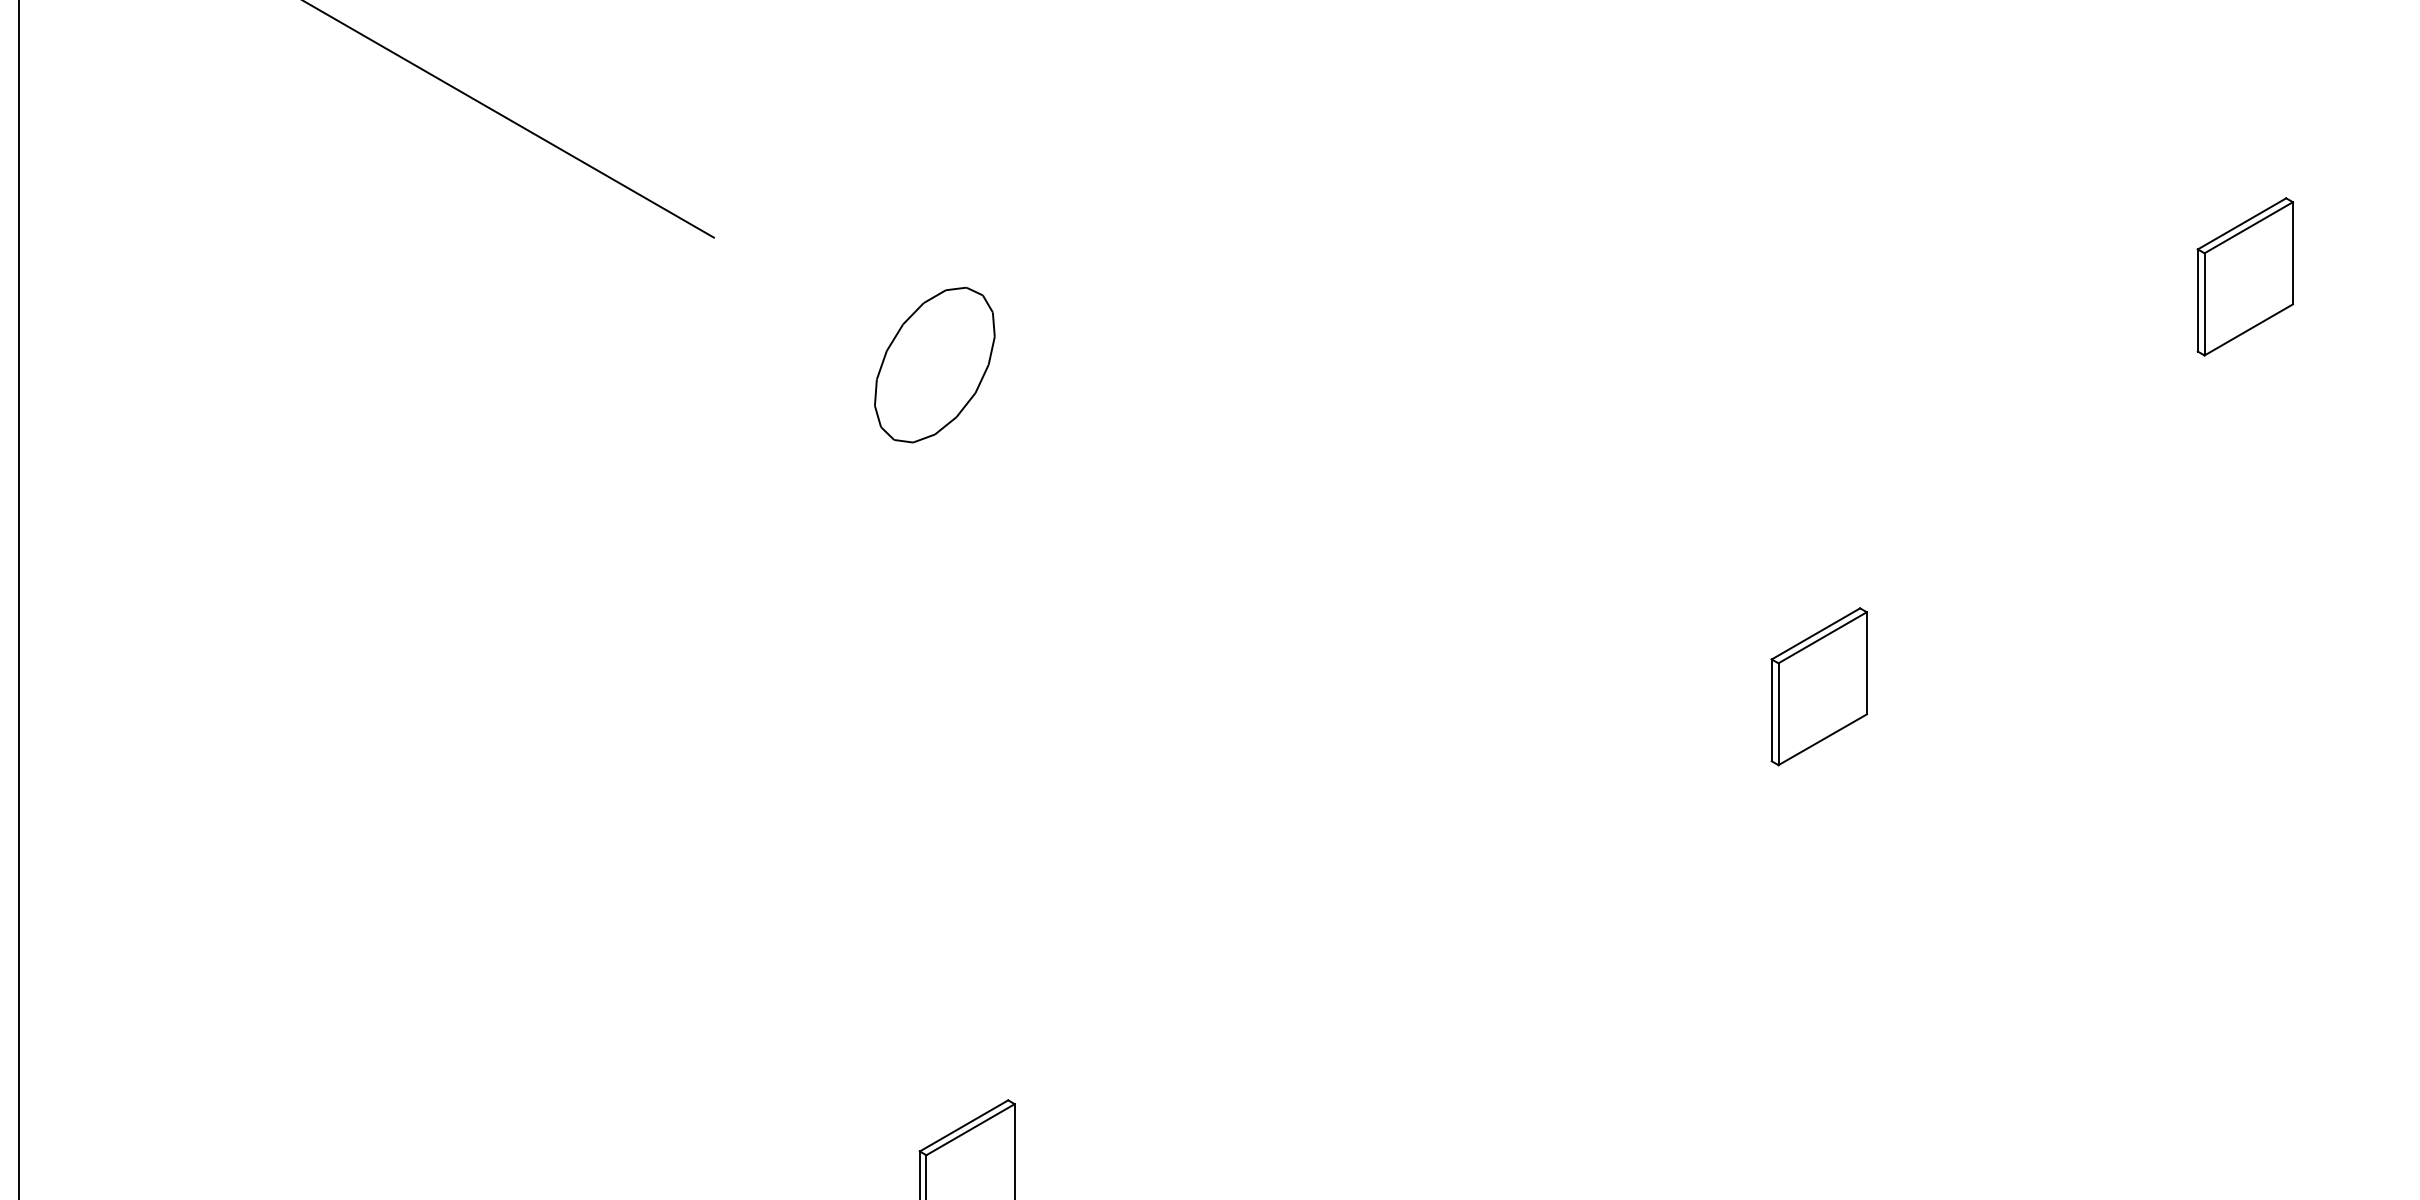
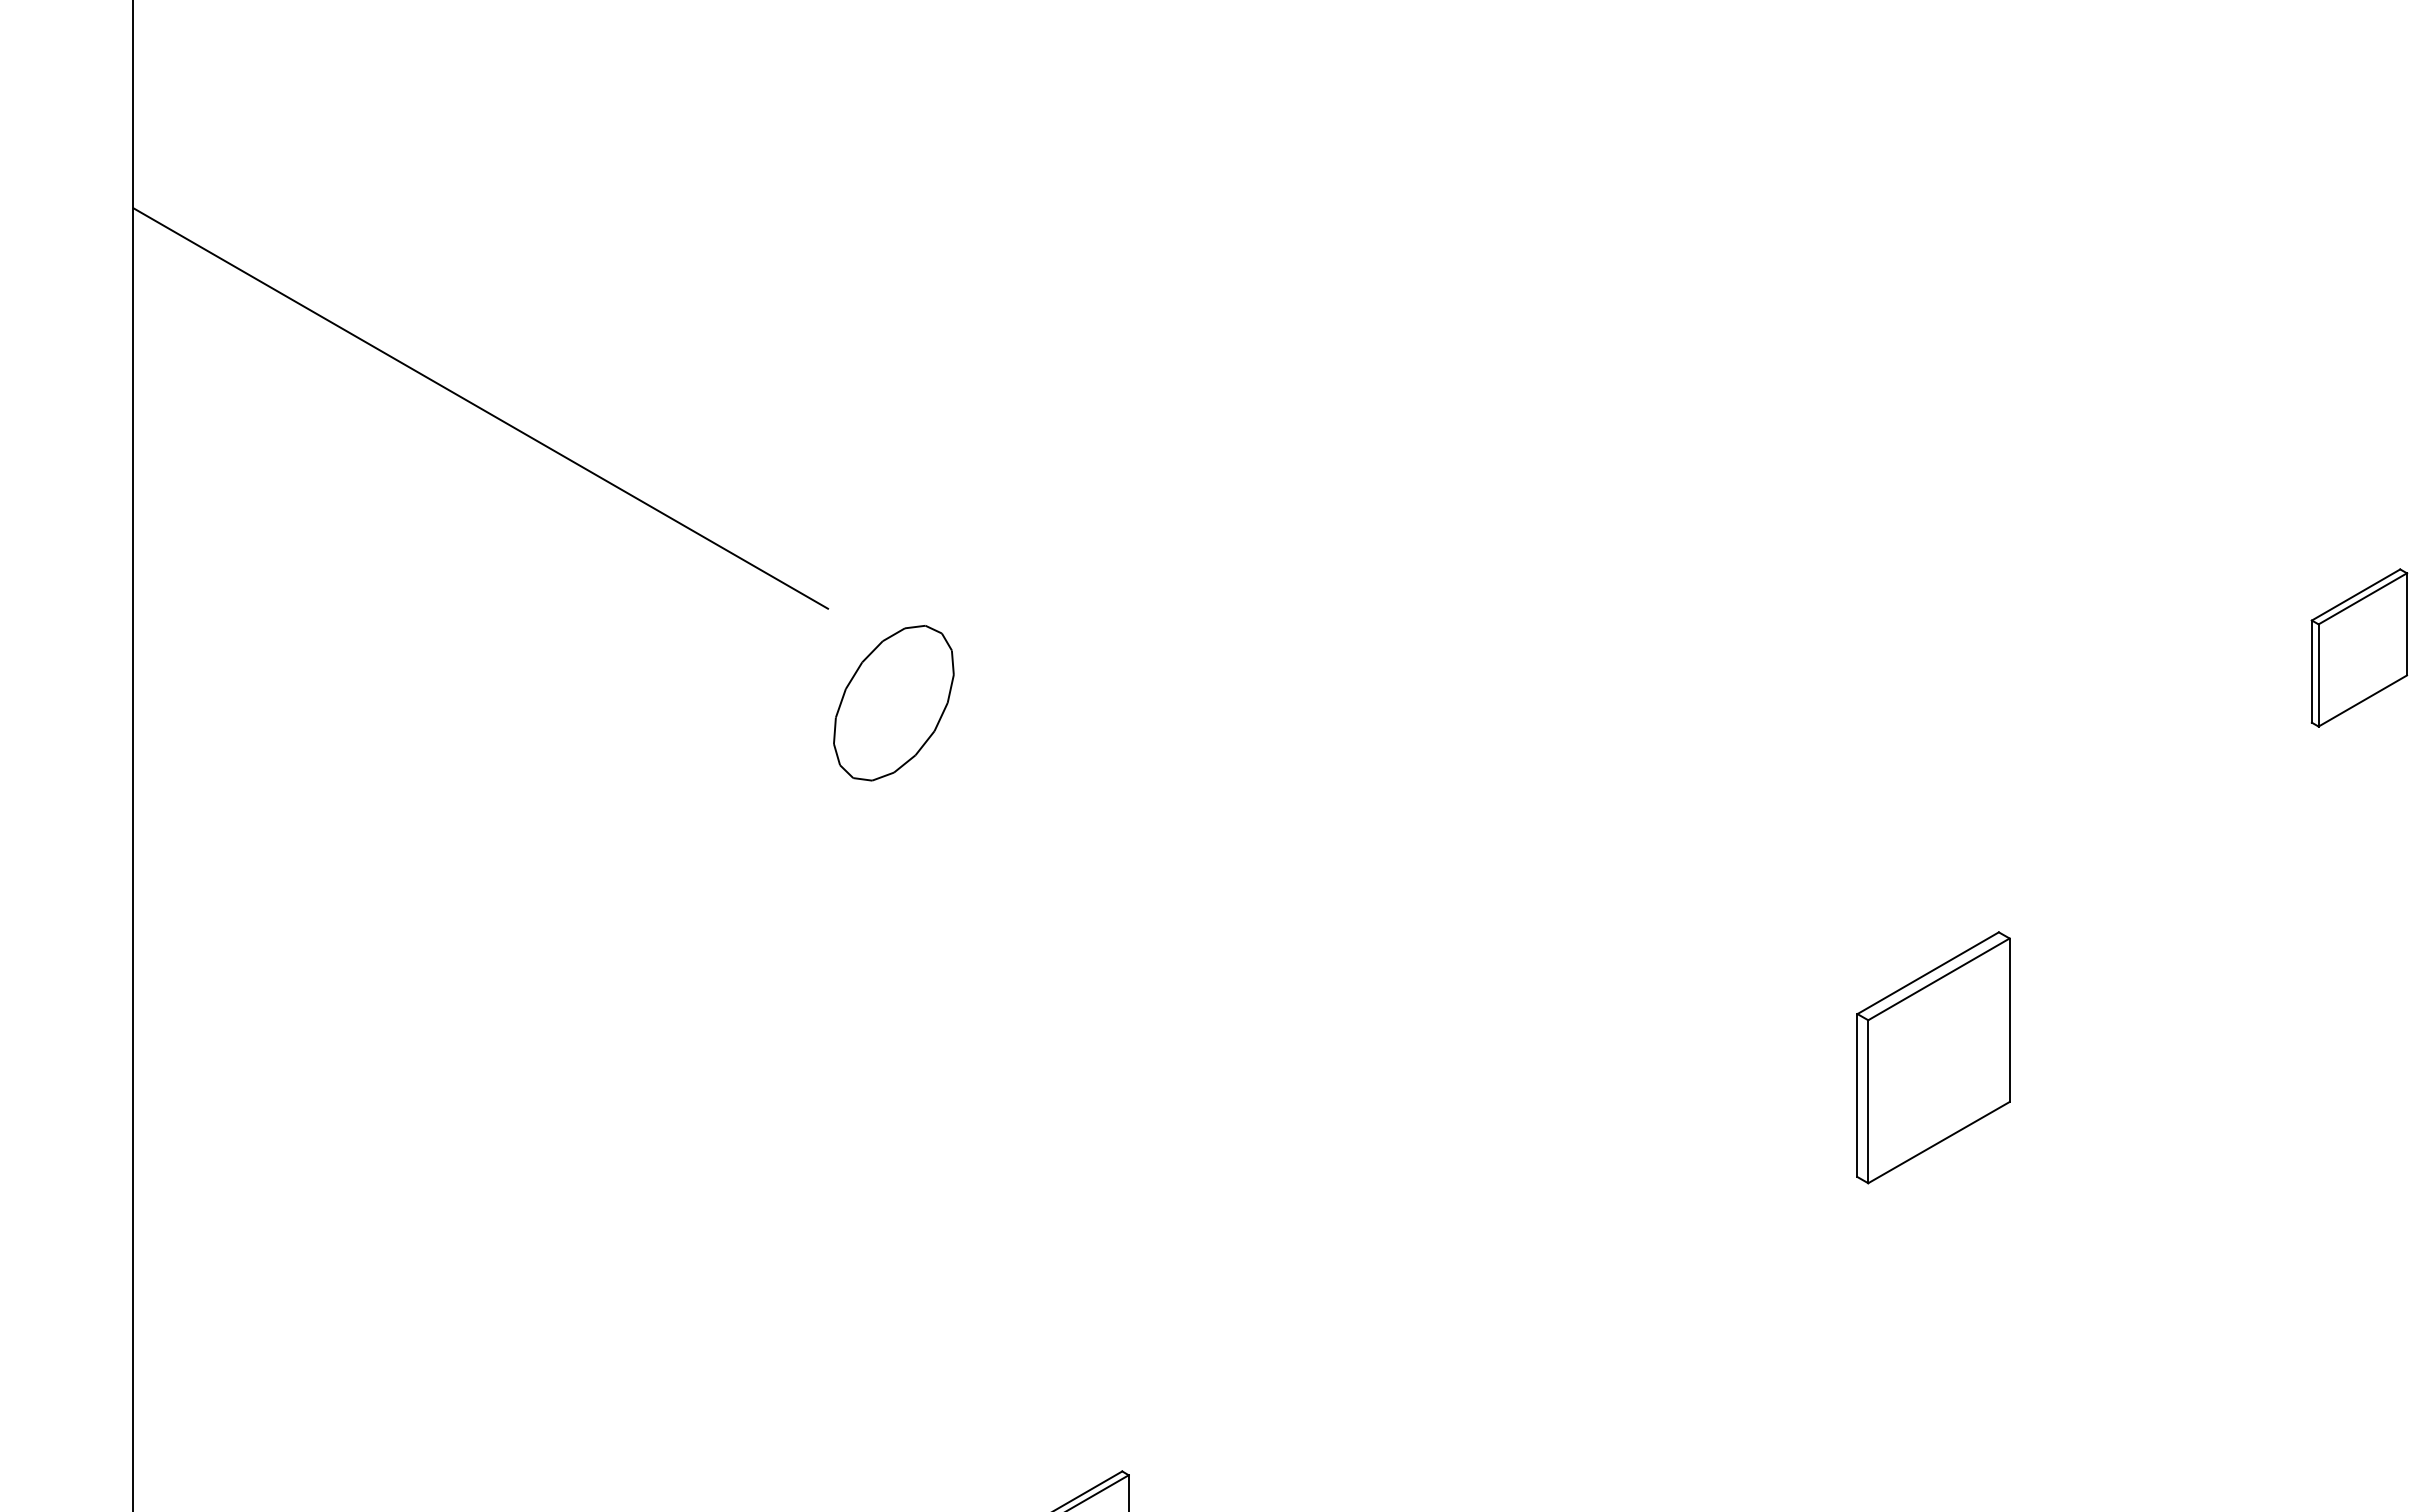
part: (934, 365) -> (893, 703), moved
part: (1818, 686) -> (1932, 1057), size x1.6

